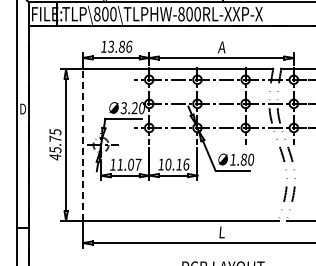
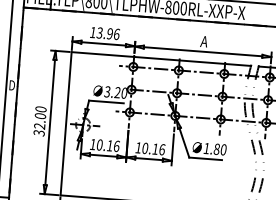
text: (121, 46) -> (109, 33), 13.86 -> 13.96
text: (55, 144) -> (40, 121), 45.75 -> 32.00
line: (83, 145) -> (66, 124), dashed -> solid
text: (129, 164) -> (108, 145), 11.07 -> 10.16

